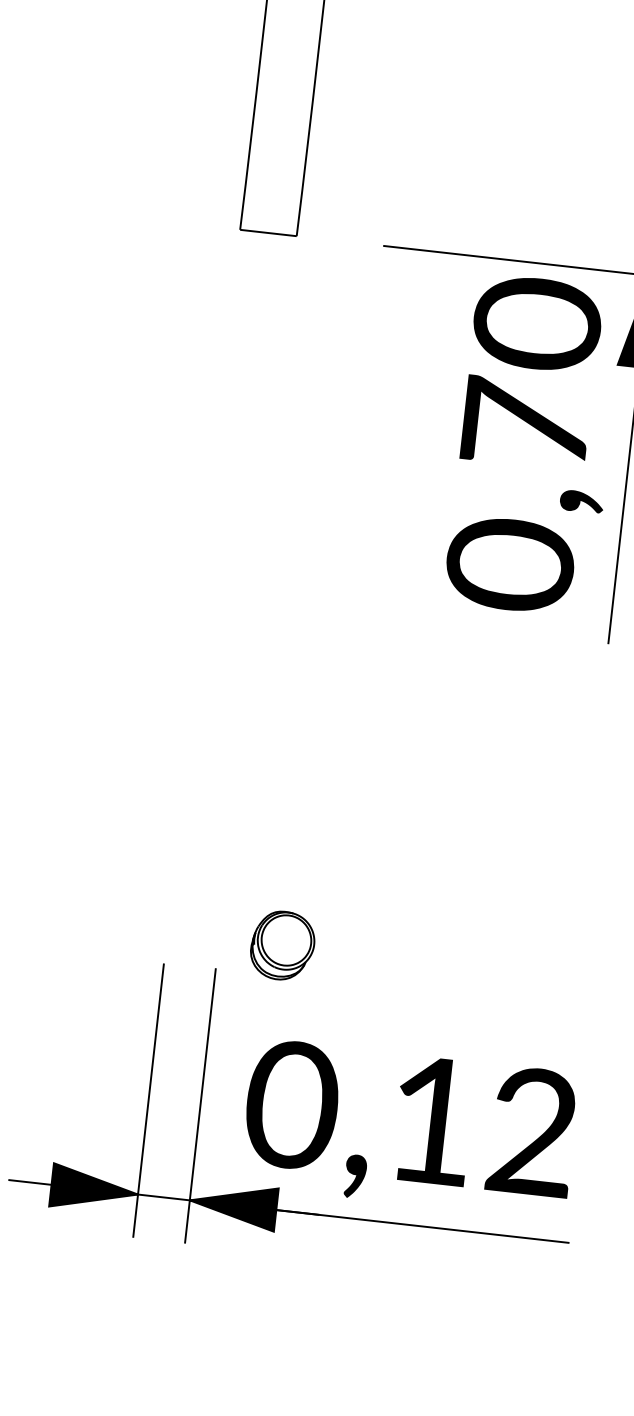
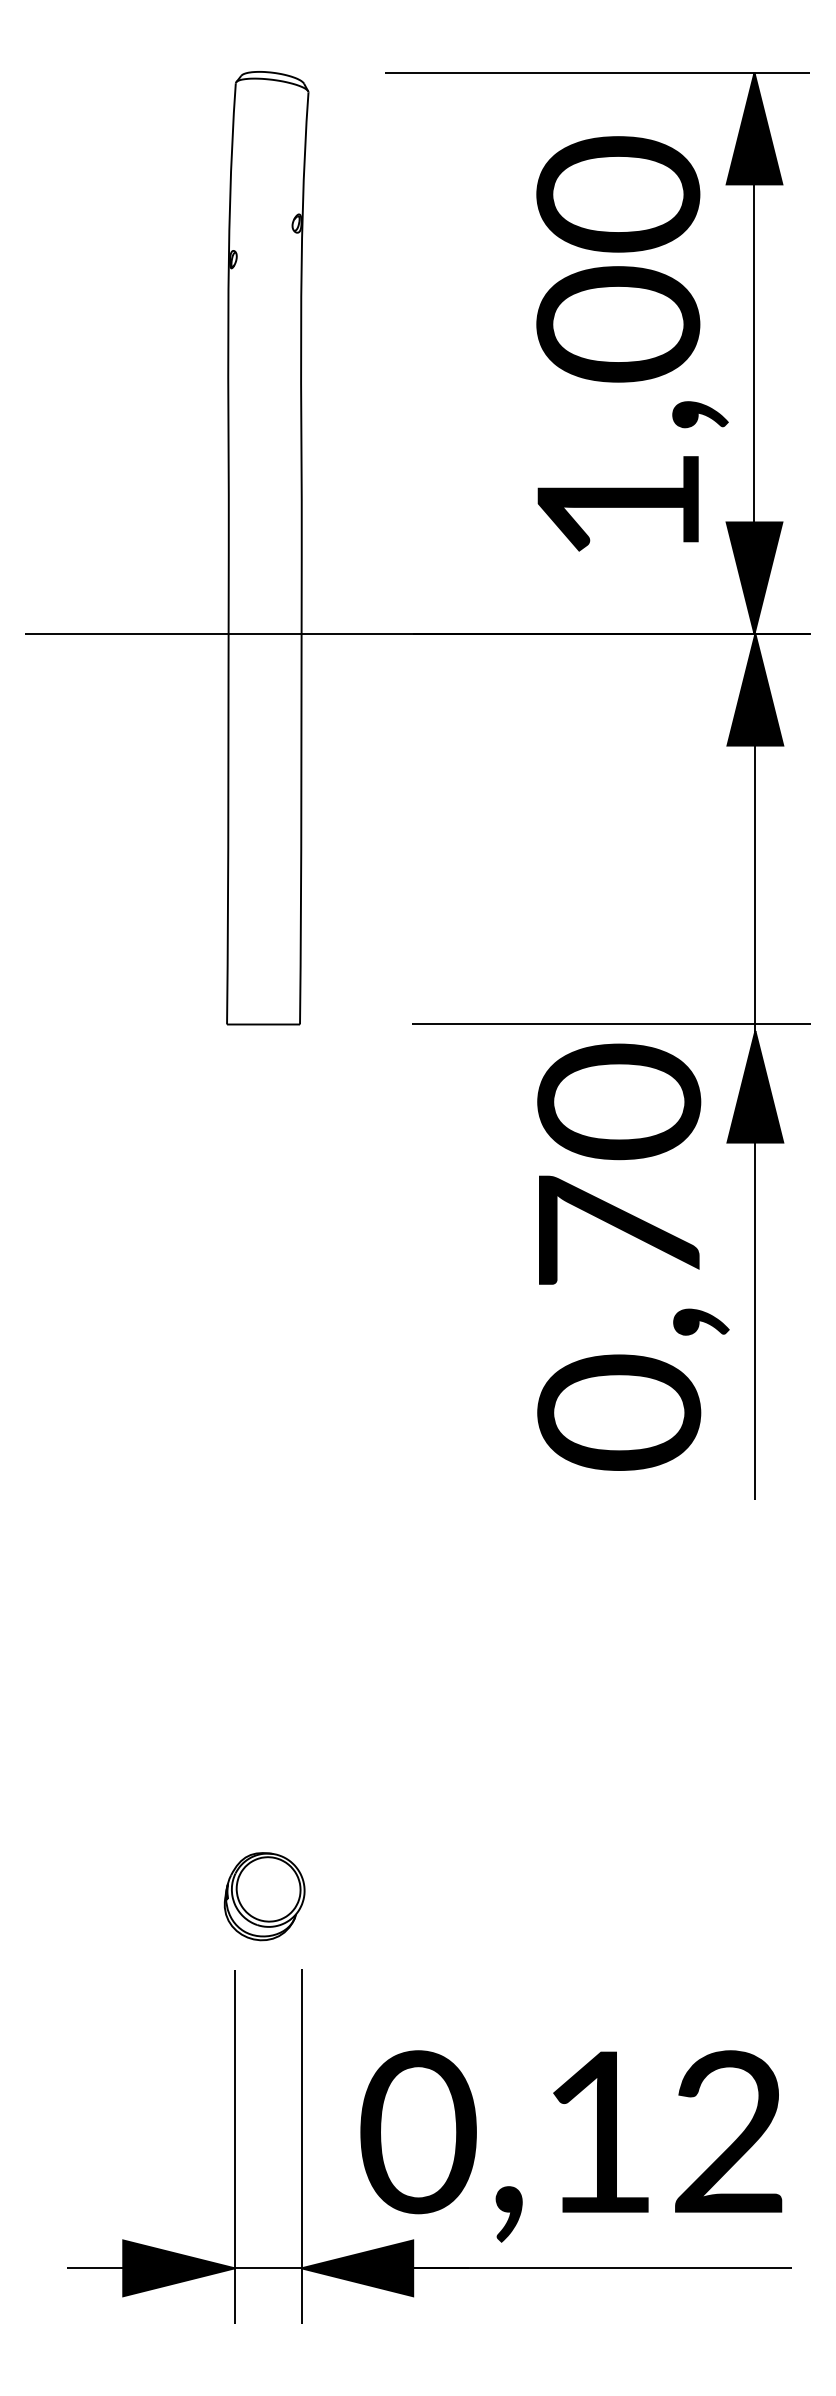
part: (282, 945) -> (264, 1896), moved

